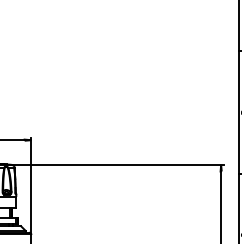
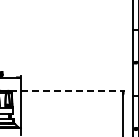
line: (117, 165) -> (67, 91), solid -> dashed

